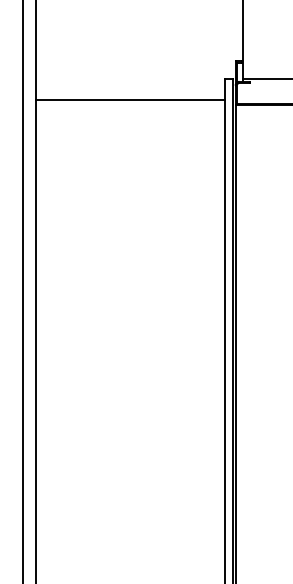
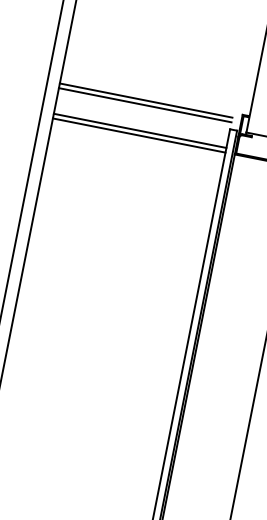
line: (130, 66) -> (145, 100), added
line: (130, 71) -> (145, 105), added
line: (130, 104) -> (139, 135), added

